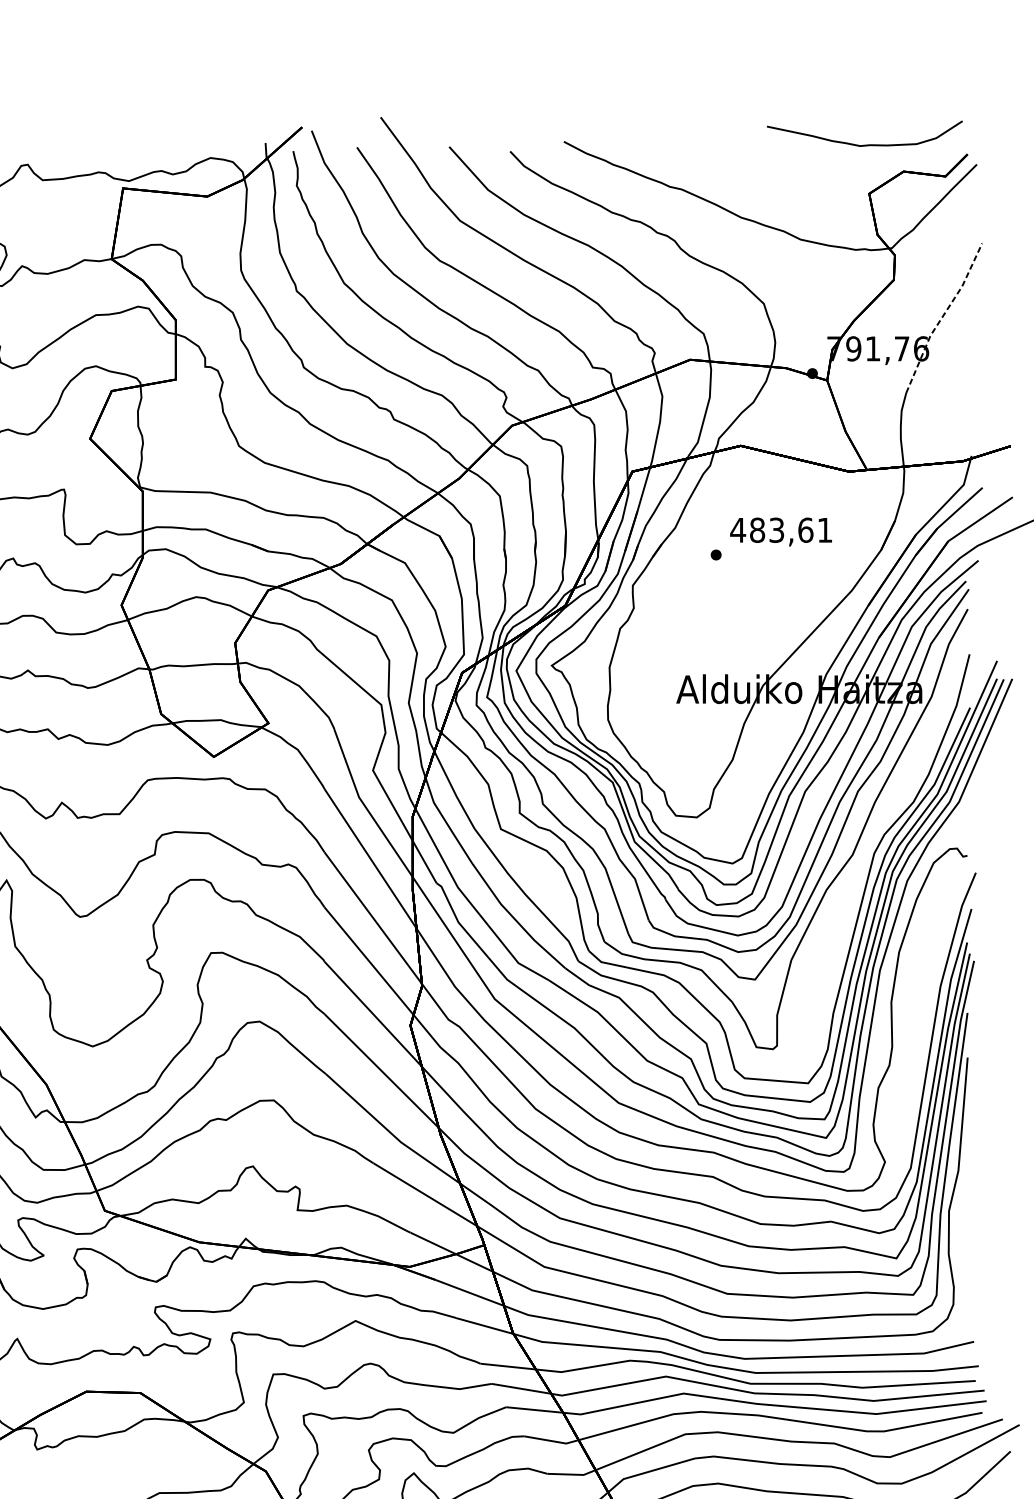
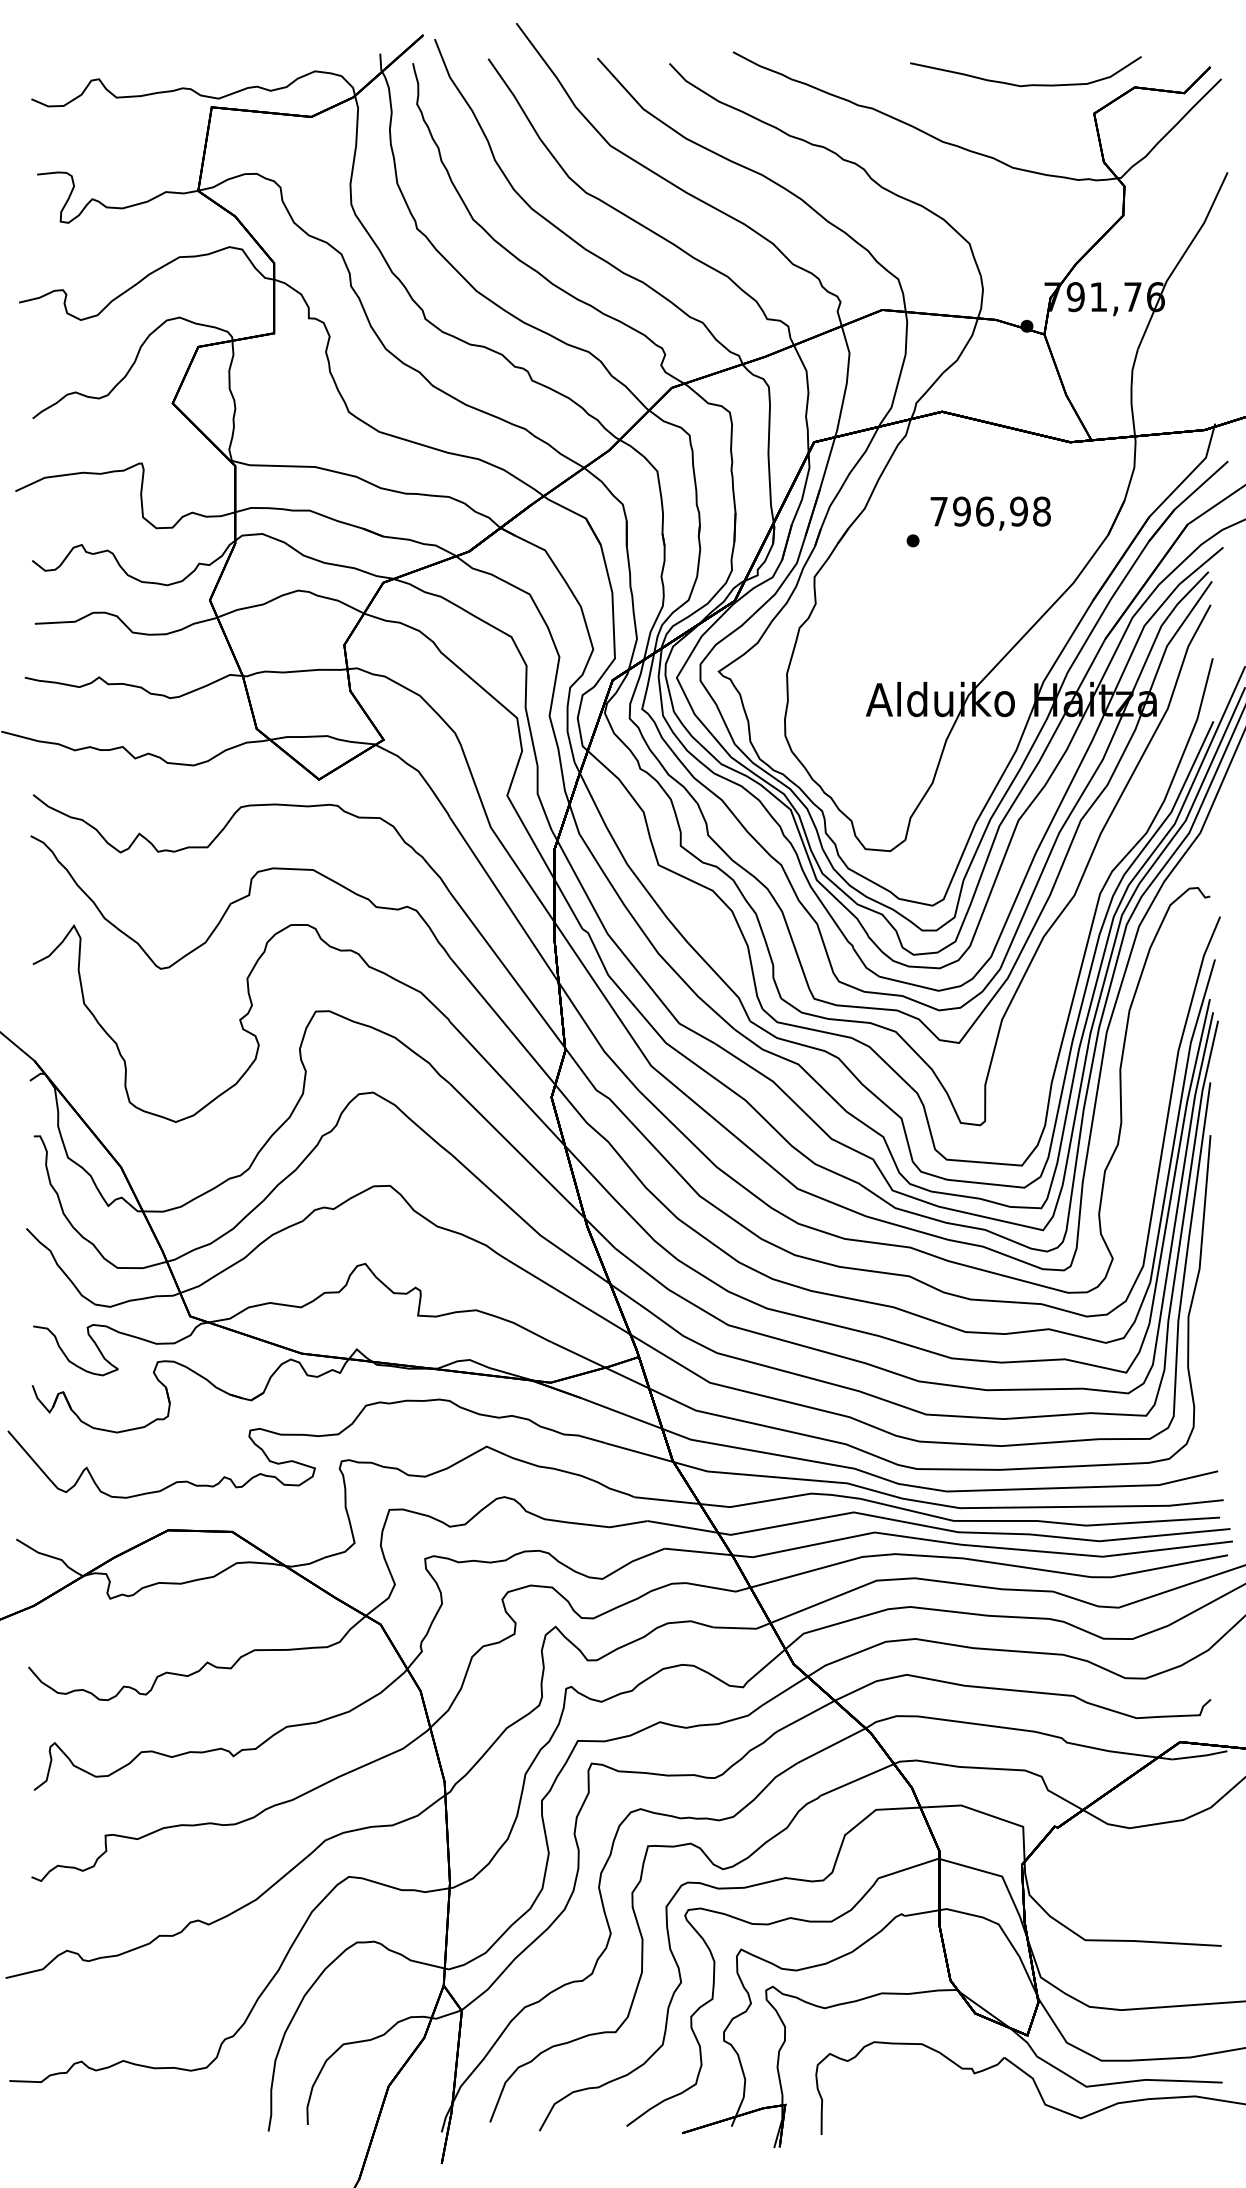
curve: (864, 144) -> (1025, 84), moved
line: (942, 317) -> (1180, 259), dashed -> solid
text: (780, 530) -> (989, 511), 483,61 -> 796,98

